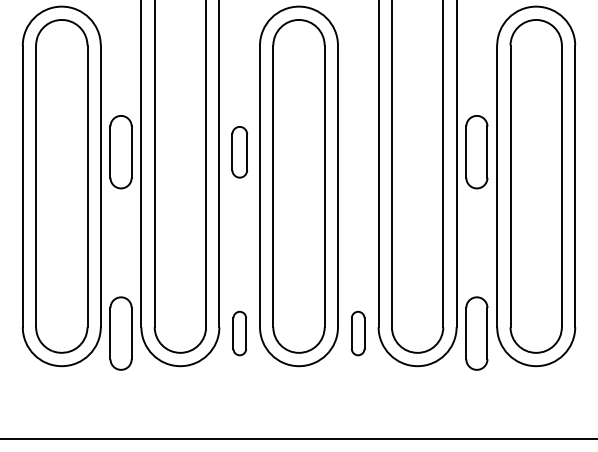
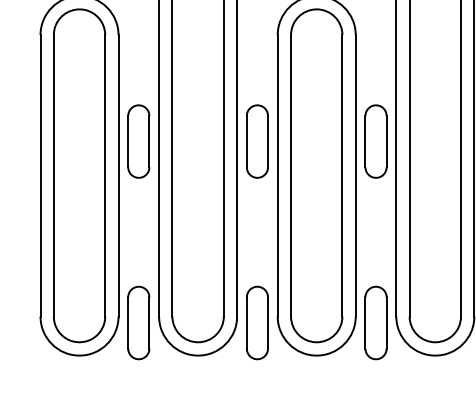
part: (239, 152) -> (257, 141), size x1.43
part: (357, 152) -> (375, 141), added
part: (239, 333) -> (257, 322), size x1.67
part: (357, 333) -> (375, 322), size x1.67

